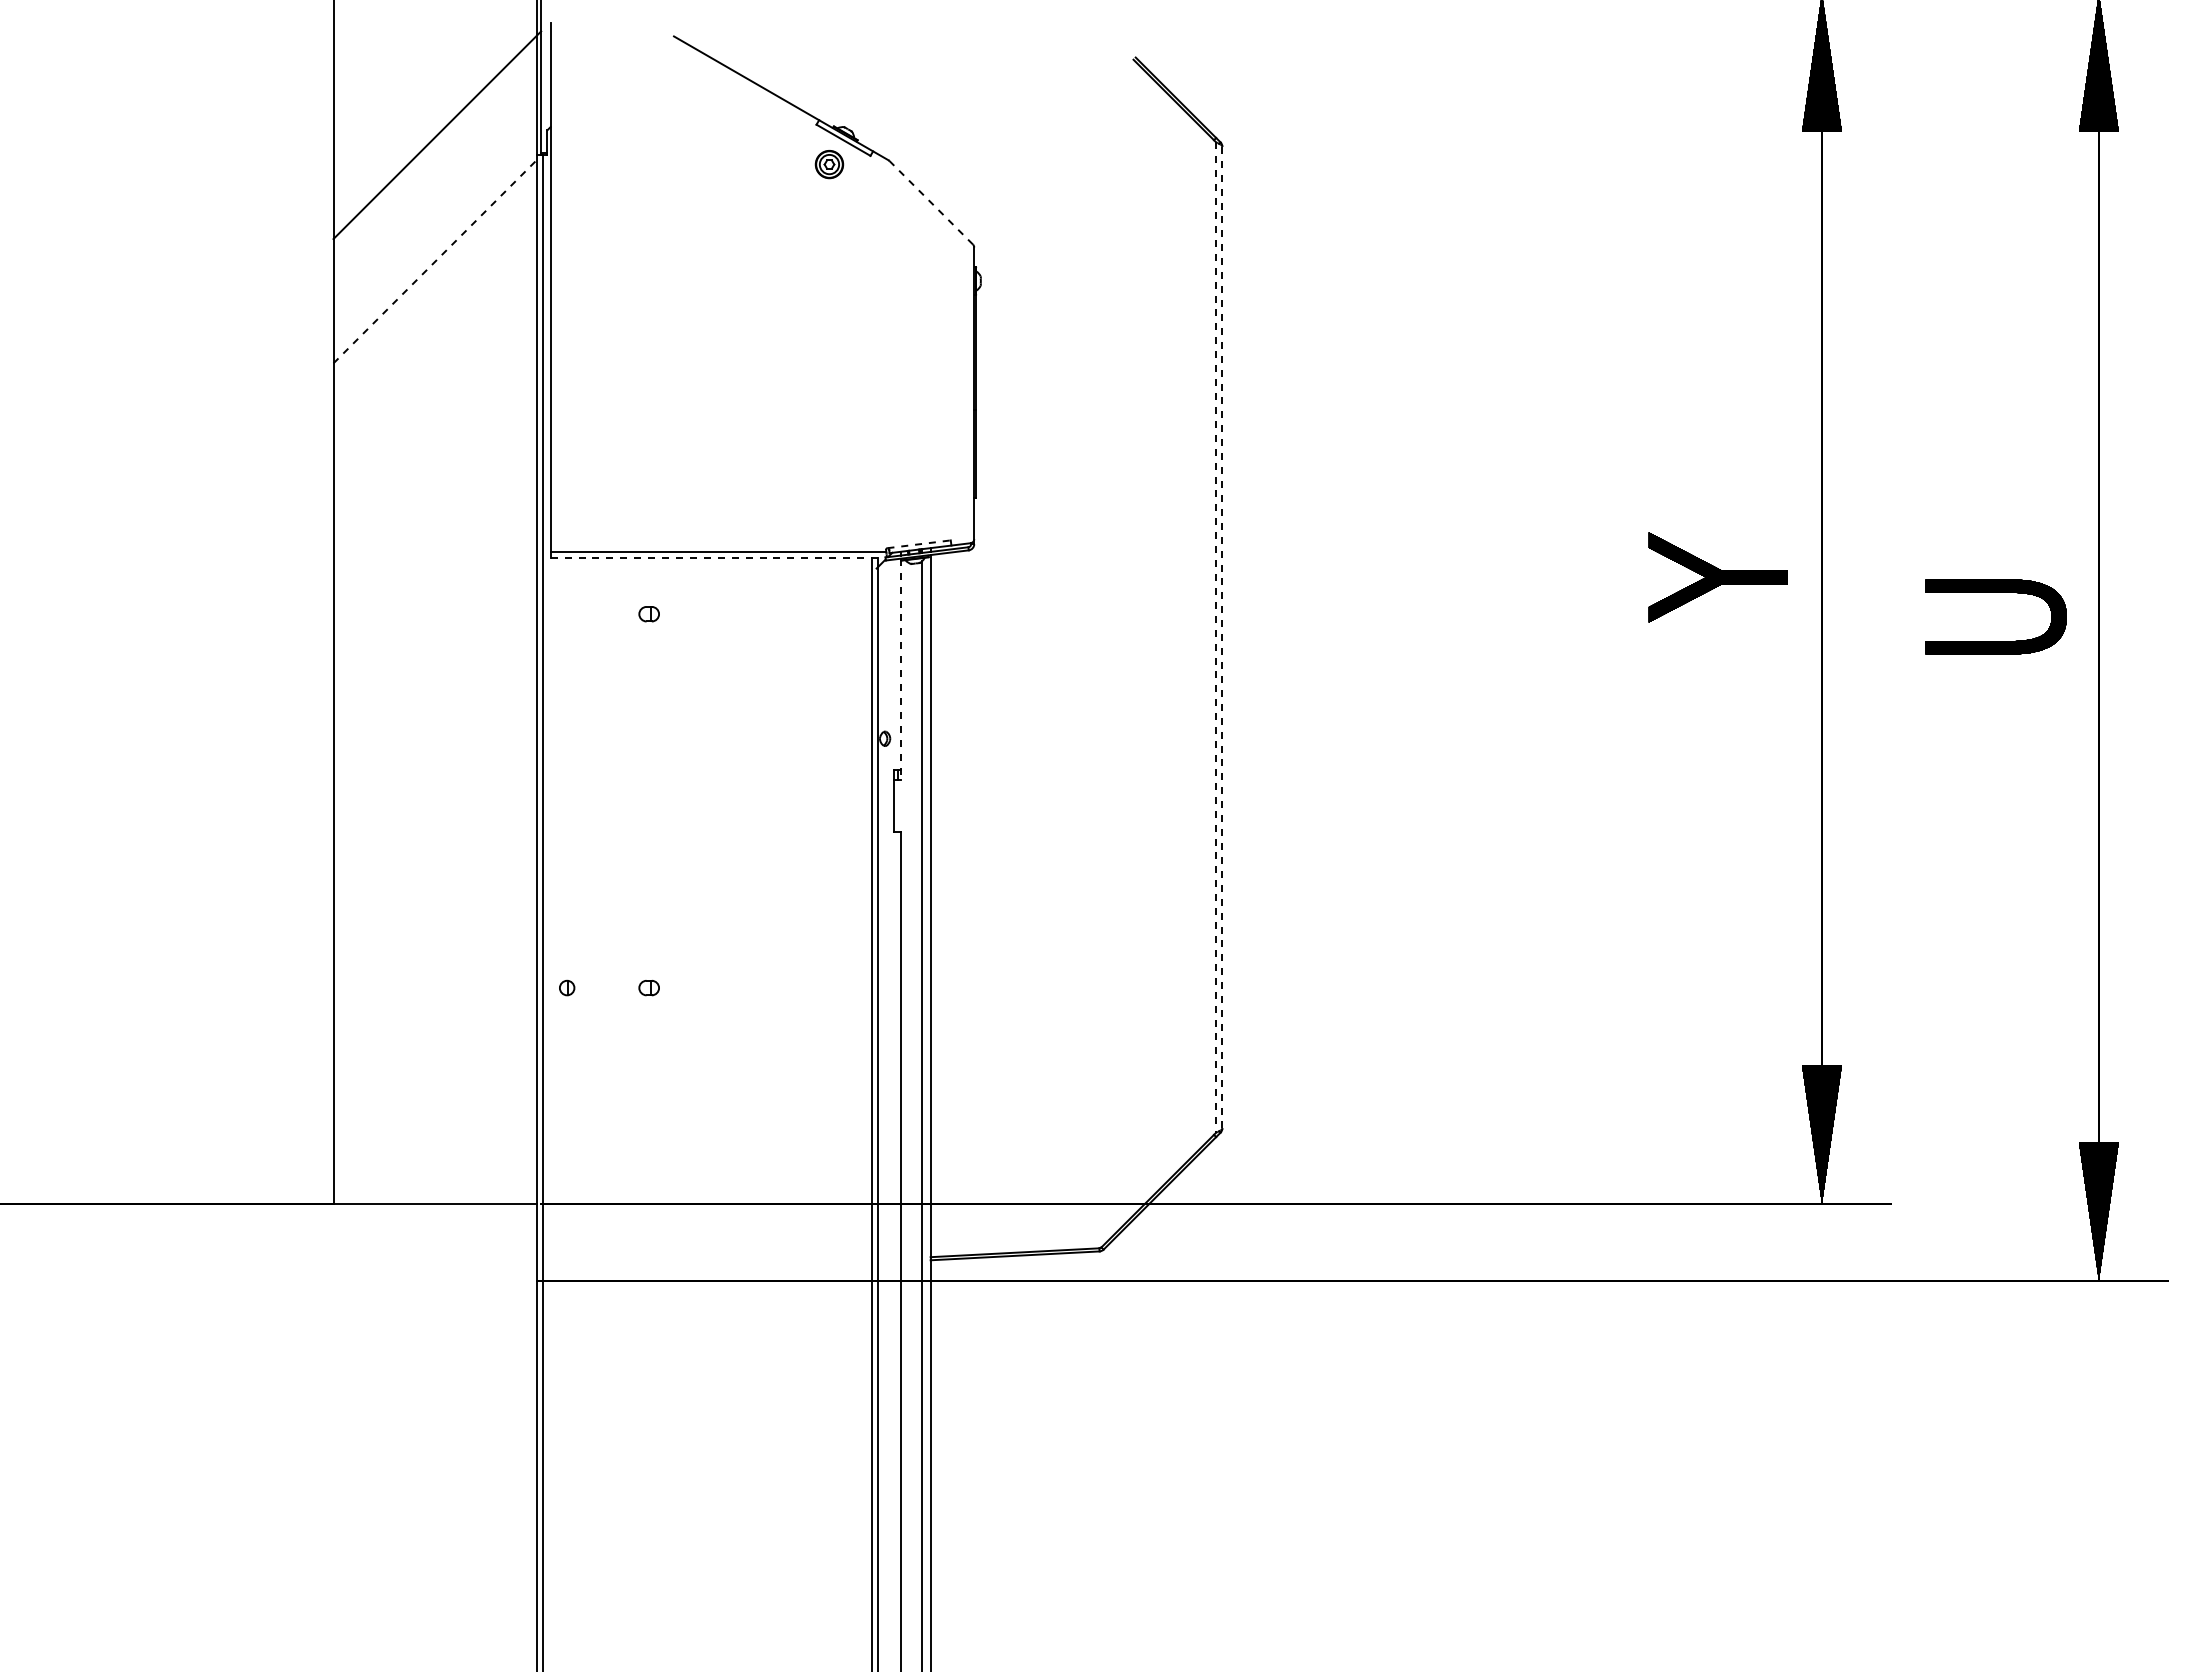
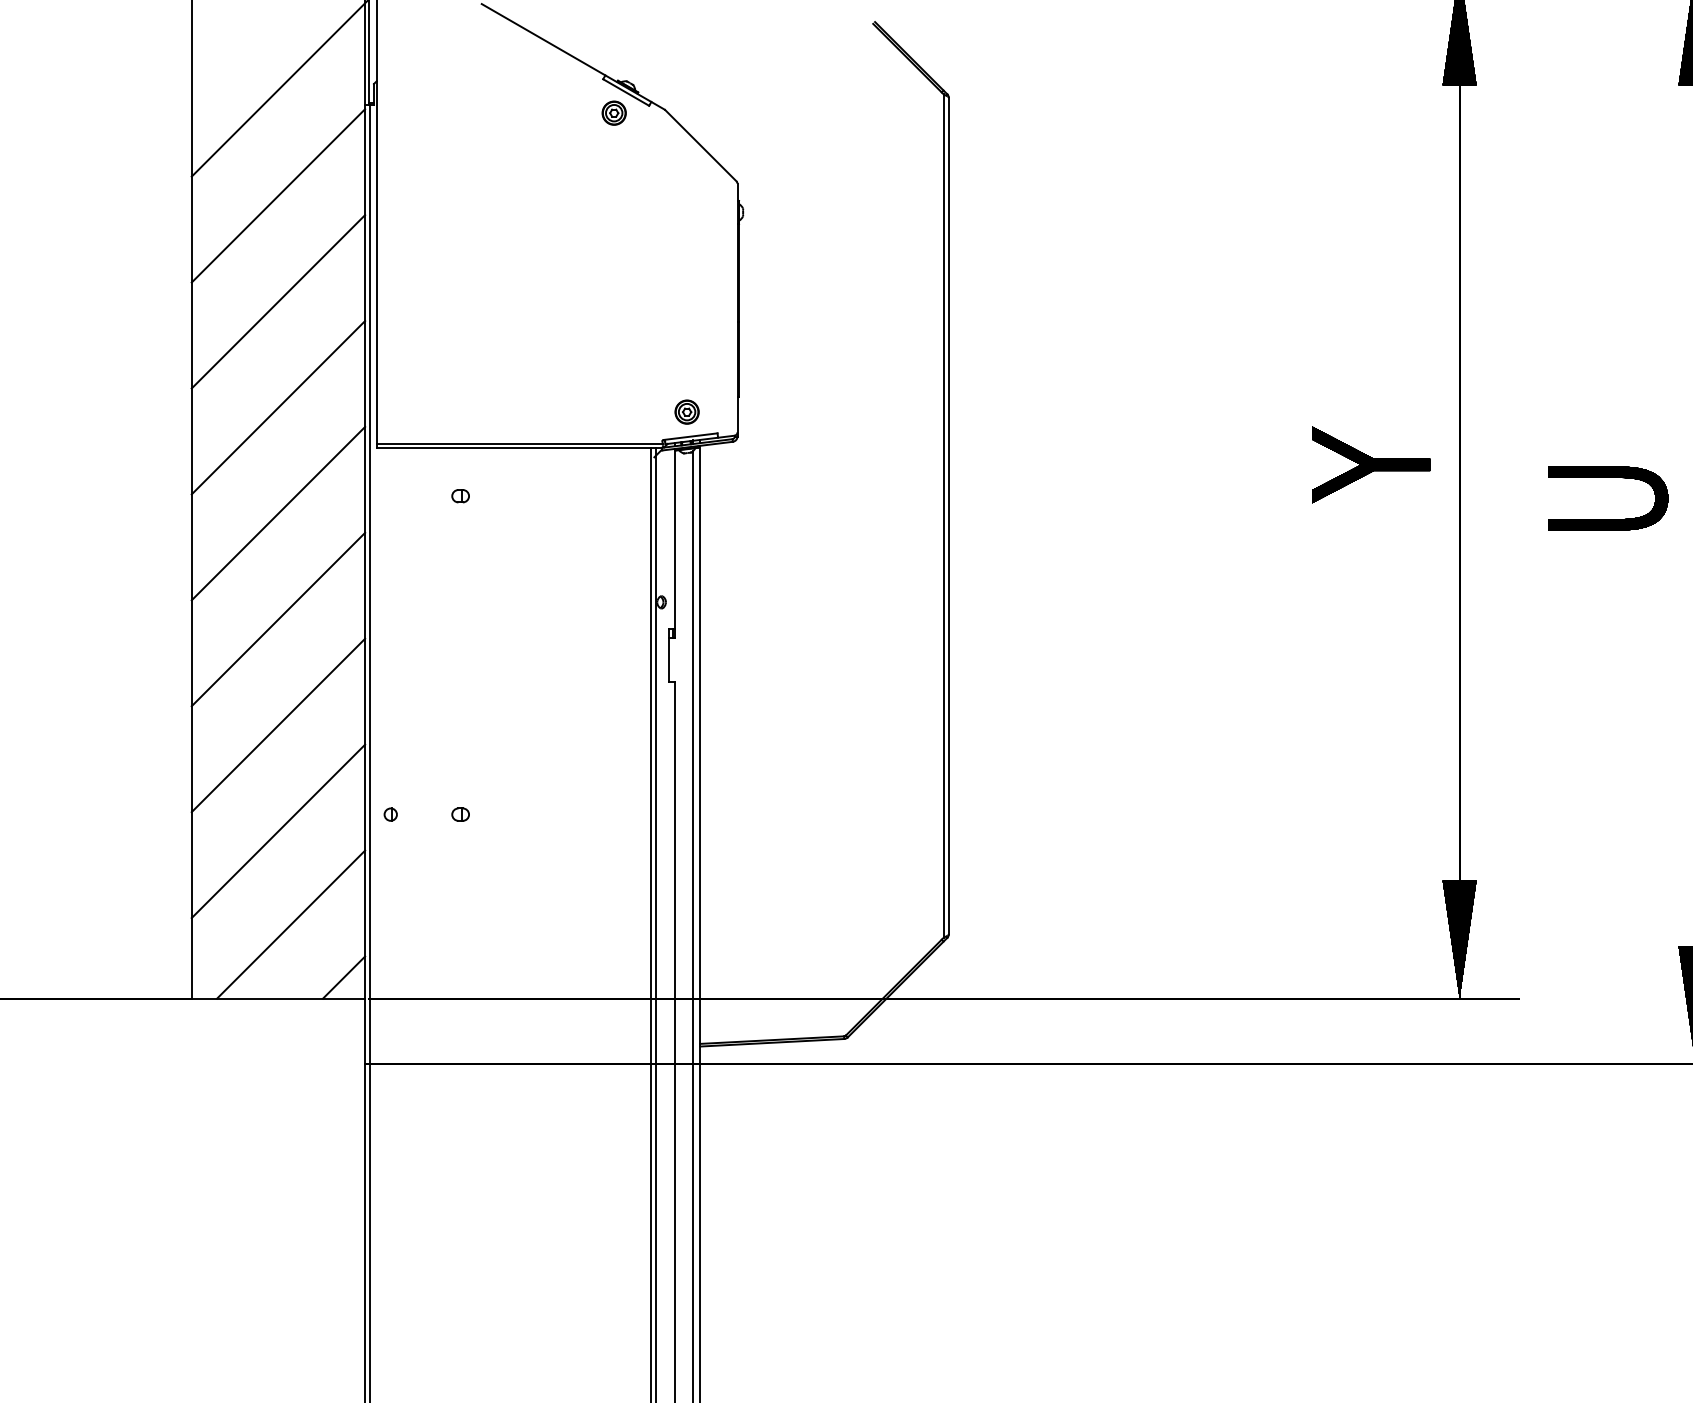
line: (930, 202) -> (700, 145), dashed -> solid
line: (435, 261) -> (278, 195), dashed -> solid
line: (435, 385) -> (278, 301), added
line: (435, 510) -> (278, 407), added
part: (914, 515) -> (686, 412), added
line: (919, 544) -> (690, 436), dashed -> solid
line: (718, 557) -> (519, 447), dashed -> solid
line: (435, 634) -> (278, 513), added
line: (1222, 637) -> (948, 516), dashed -> solid
line: (1216, 638) -> (943, 516), dashed -> solid
line: (900, 669) -> (674, 543), dashed -> solid
line: (435, 758) -> (278, 619), added
line: (435, 883) -> (278, 725), added
line: (435, 1007) -> (278, 831), added
line: (450, 1117) -> (291, 924), added
line: (512, 1179) -> (344, 977), added

